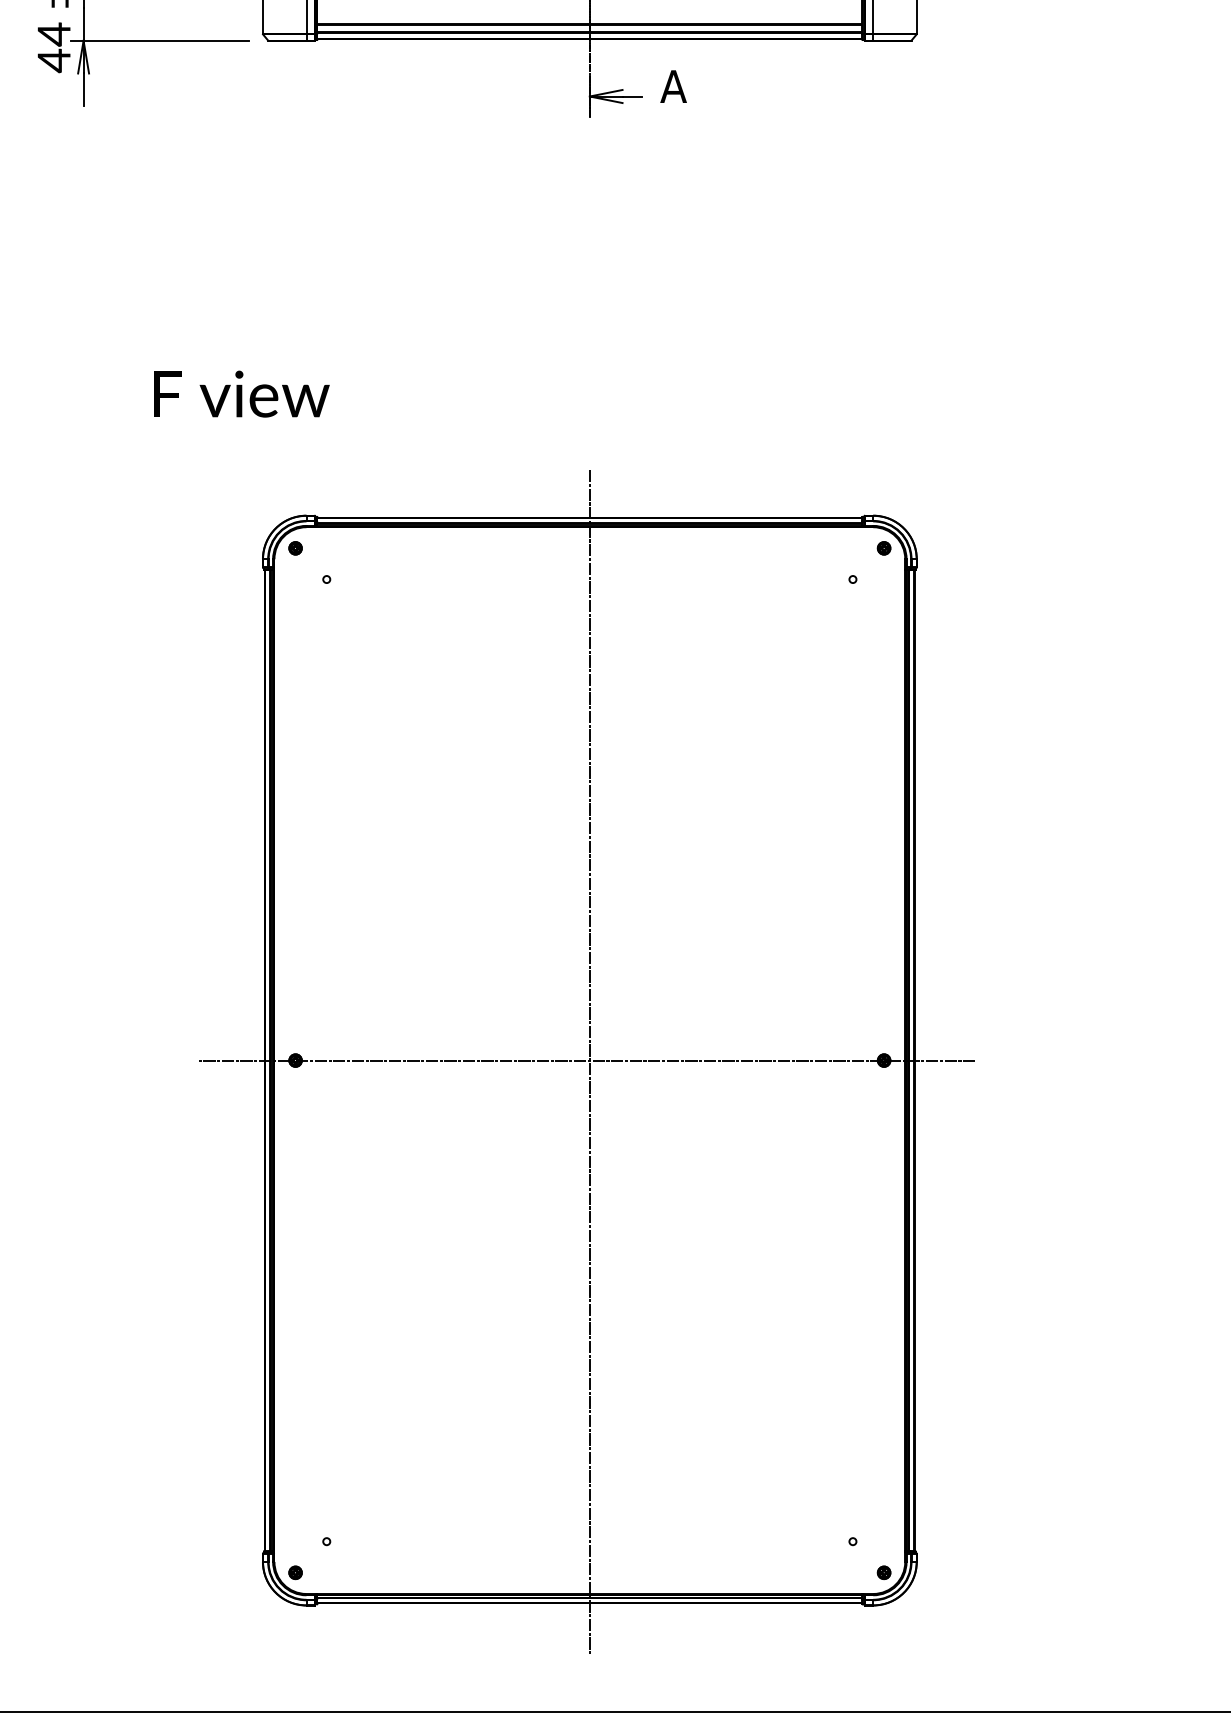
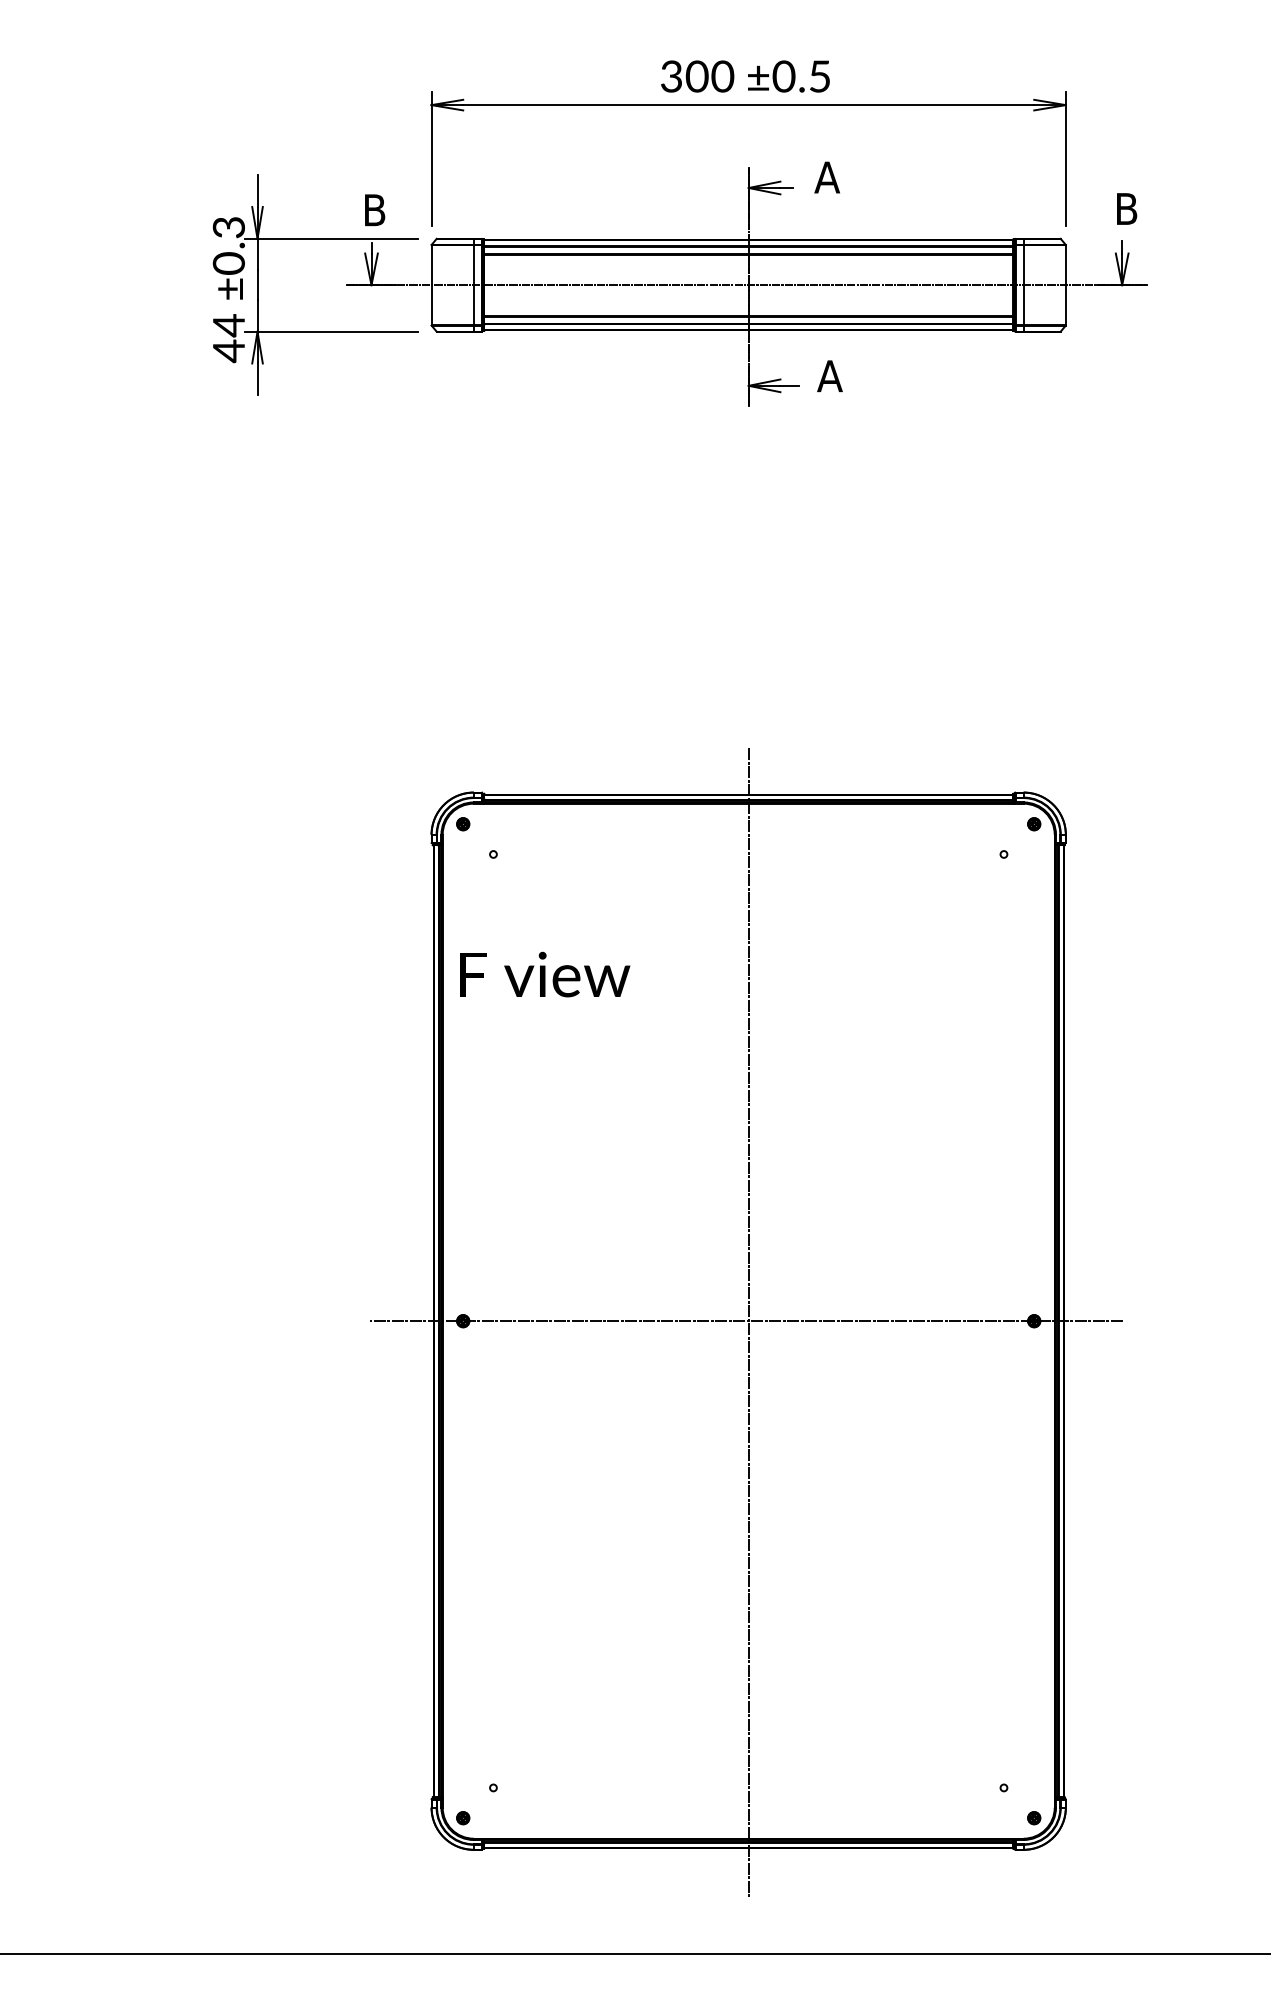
text: (242, 394) -> (545, 974), moved

